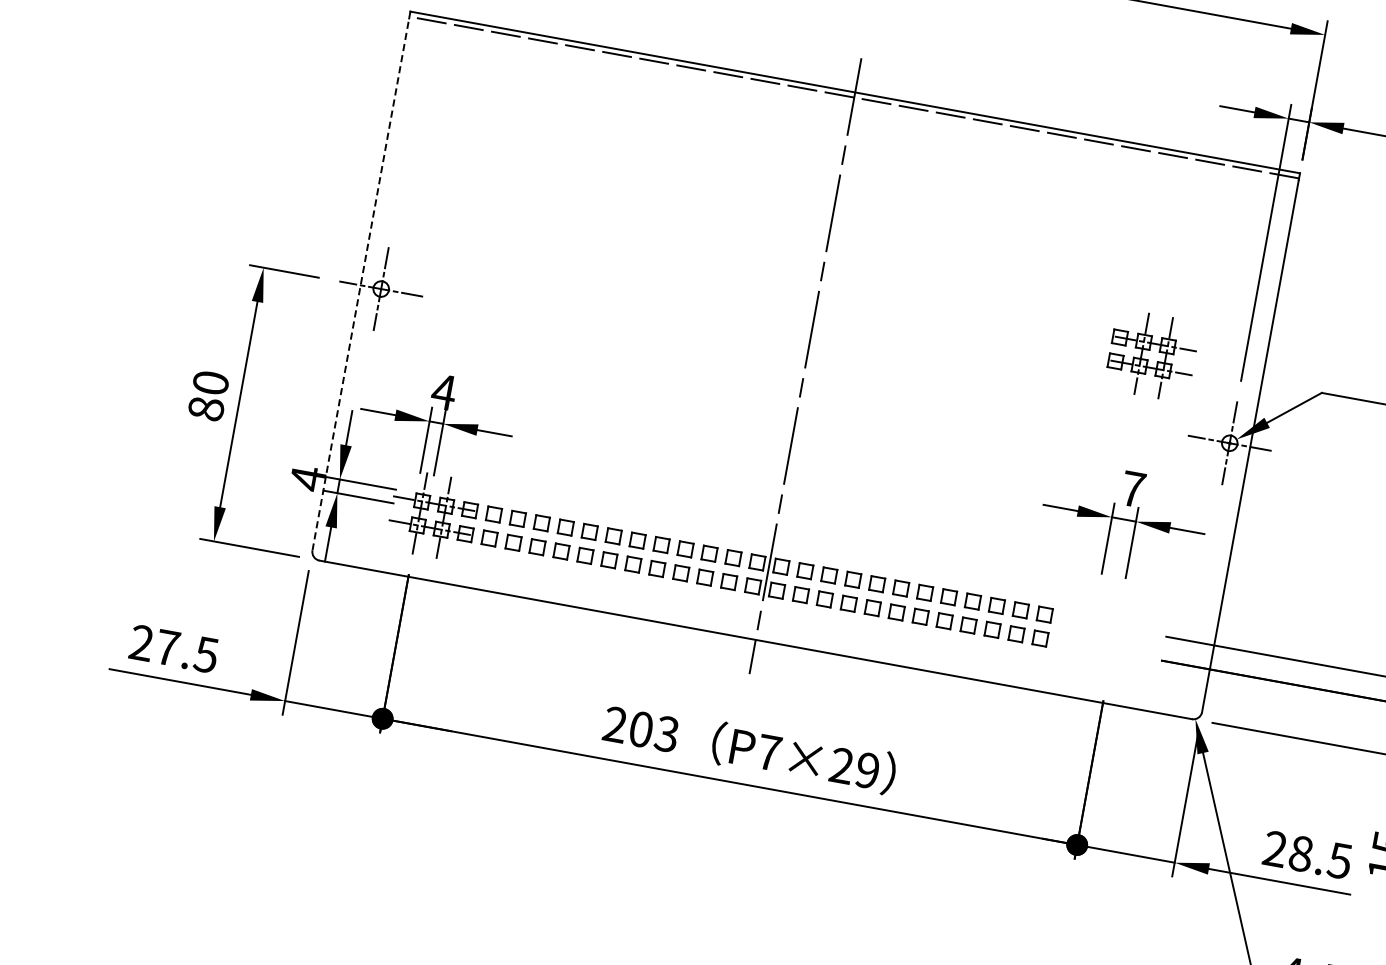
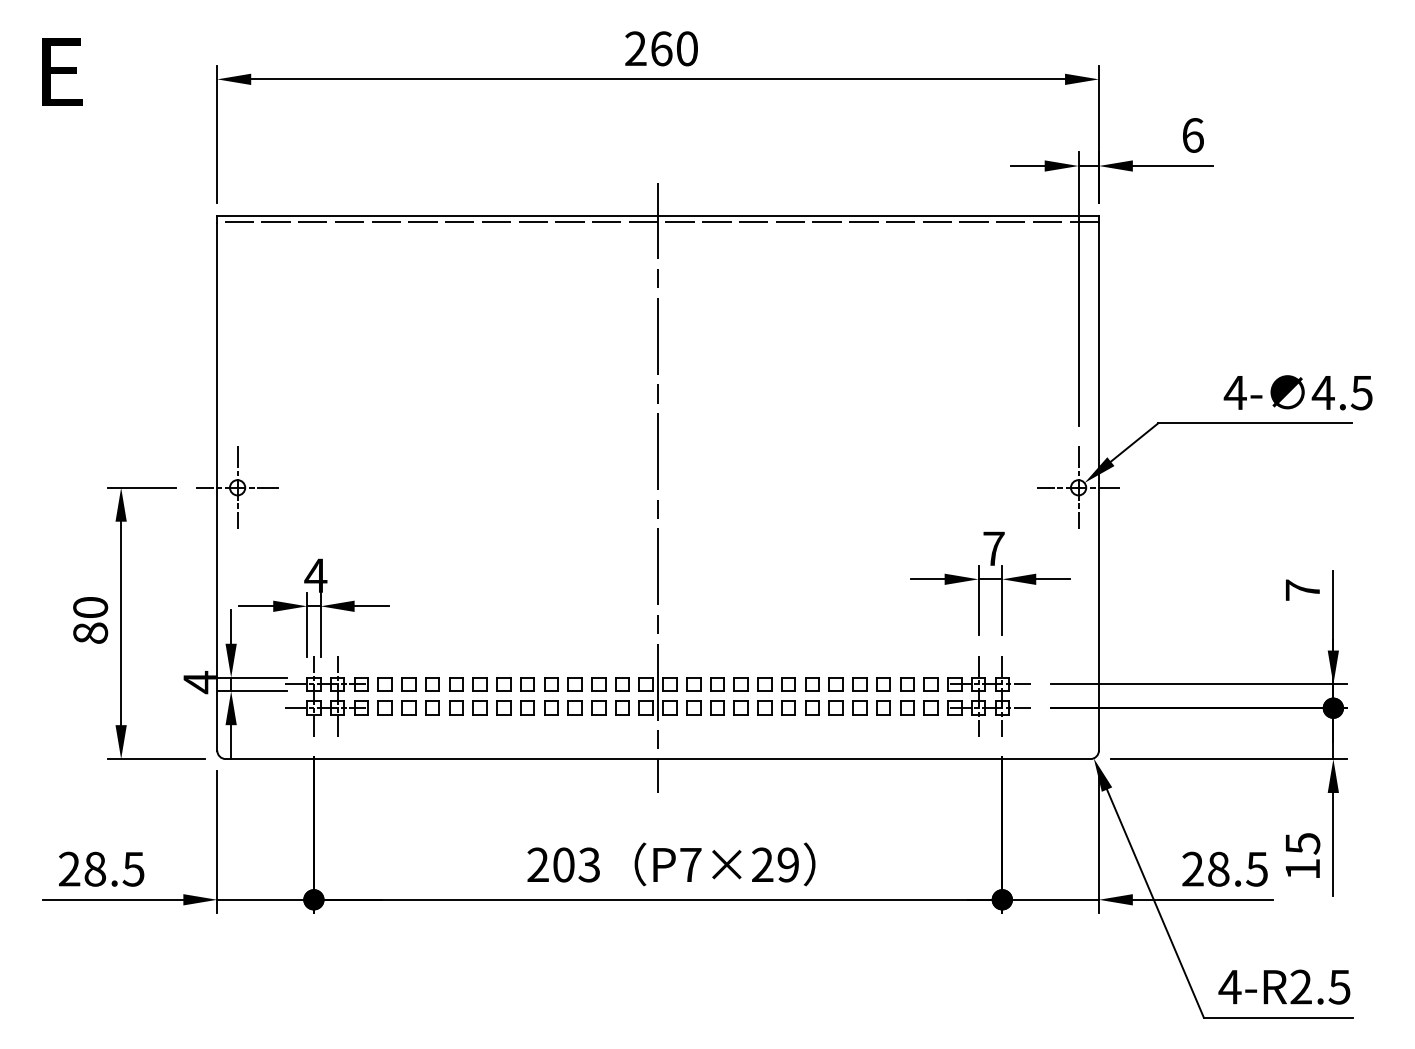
line: (361, 284) -> (217, 486), dashed -> solid
part: (1151, 355) -> (988, 696), moved
text: (168, 647) -> (95, 868), 27.5 -> 28.5

